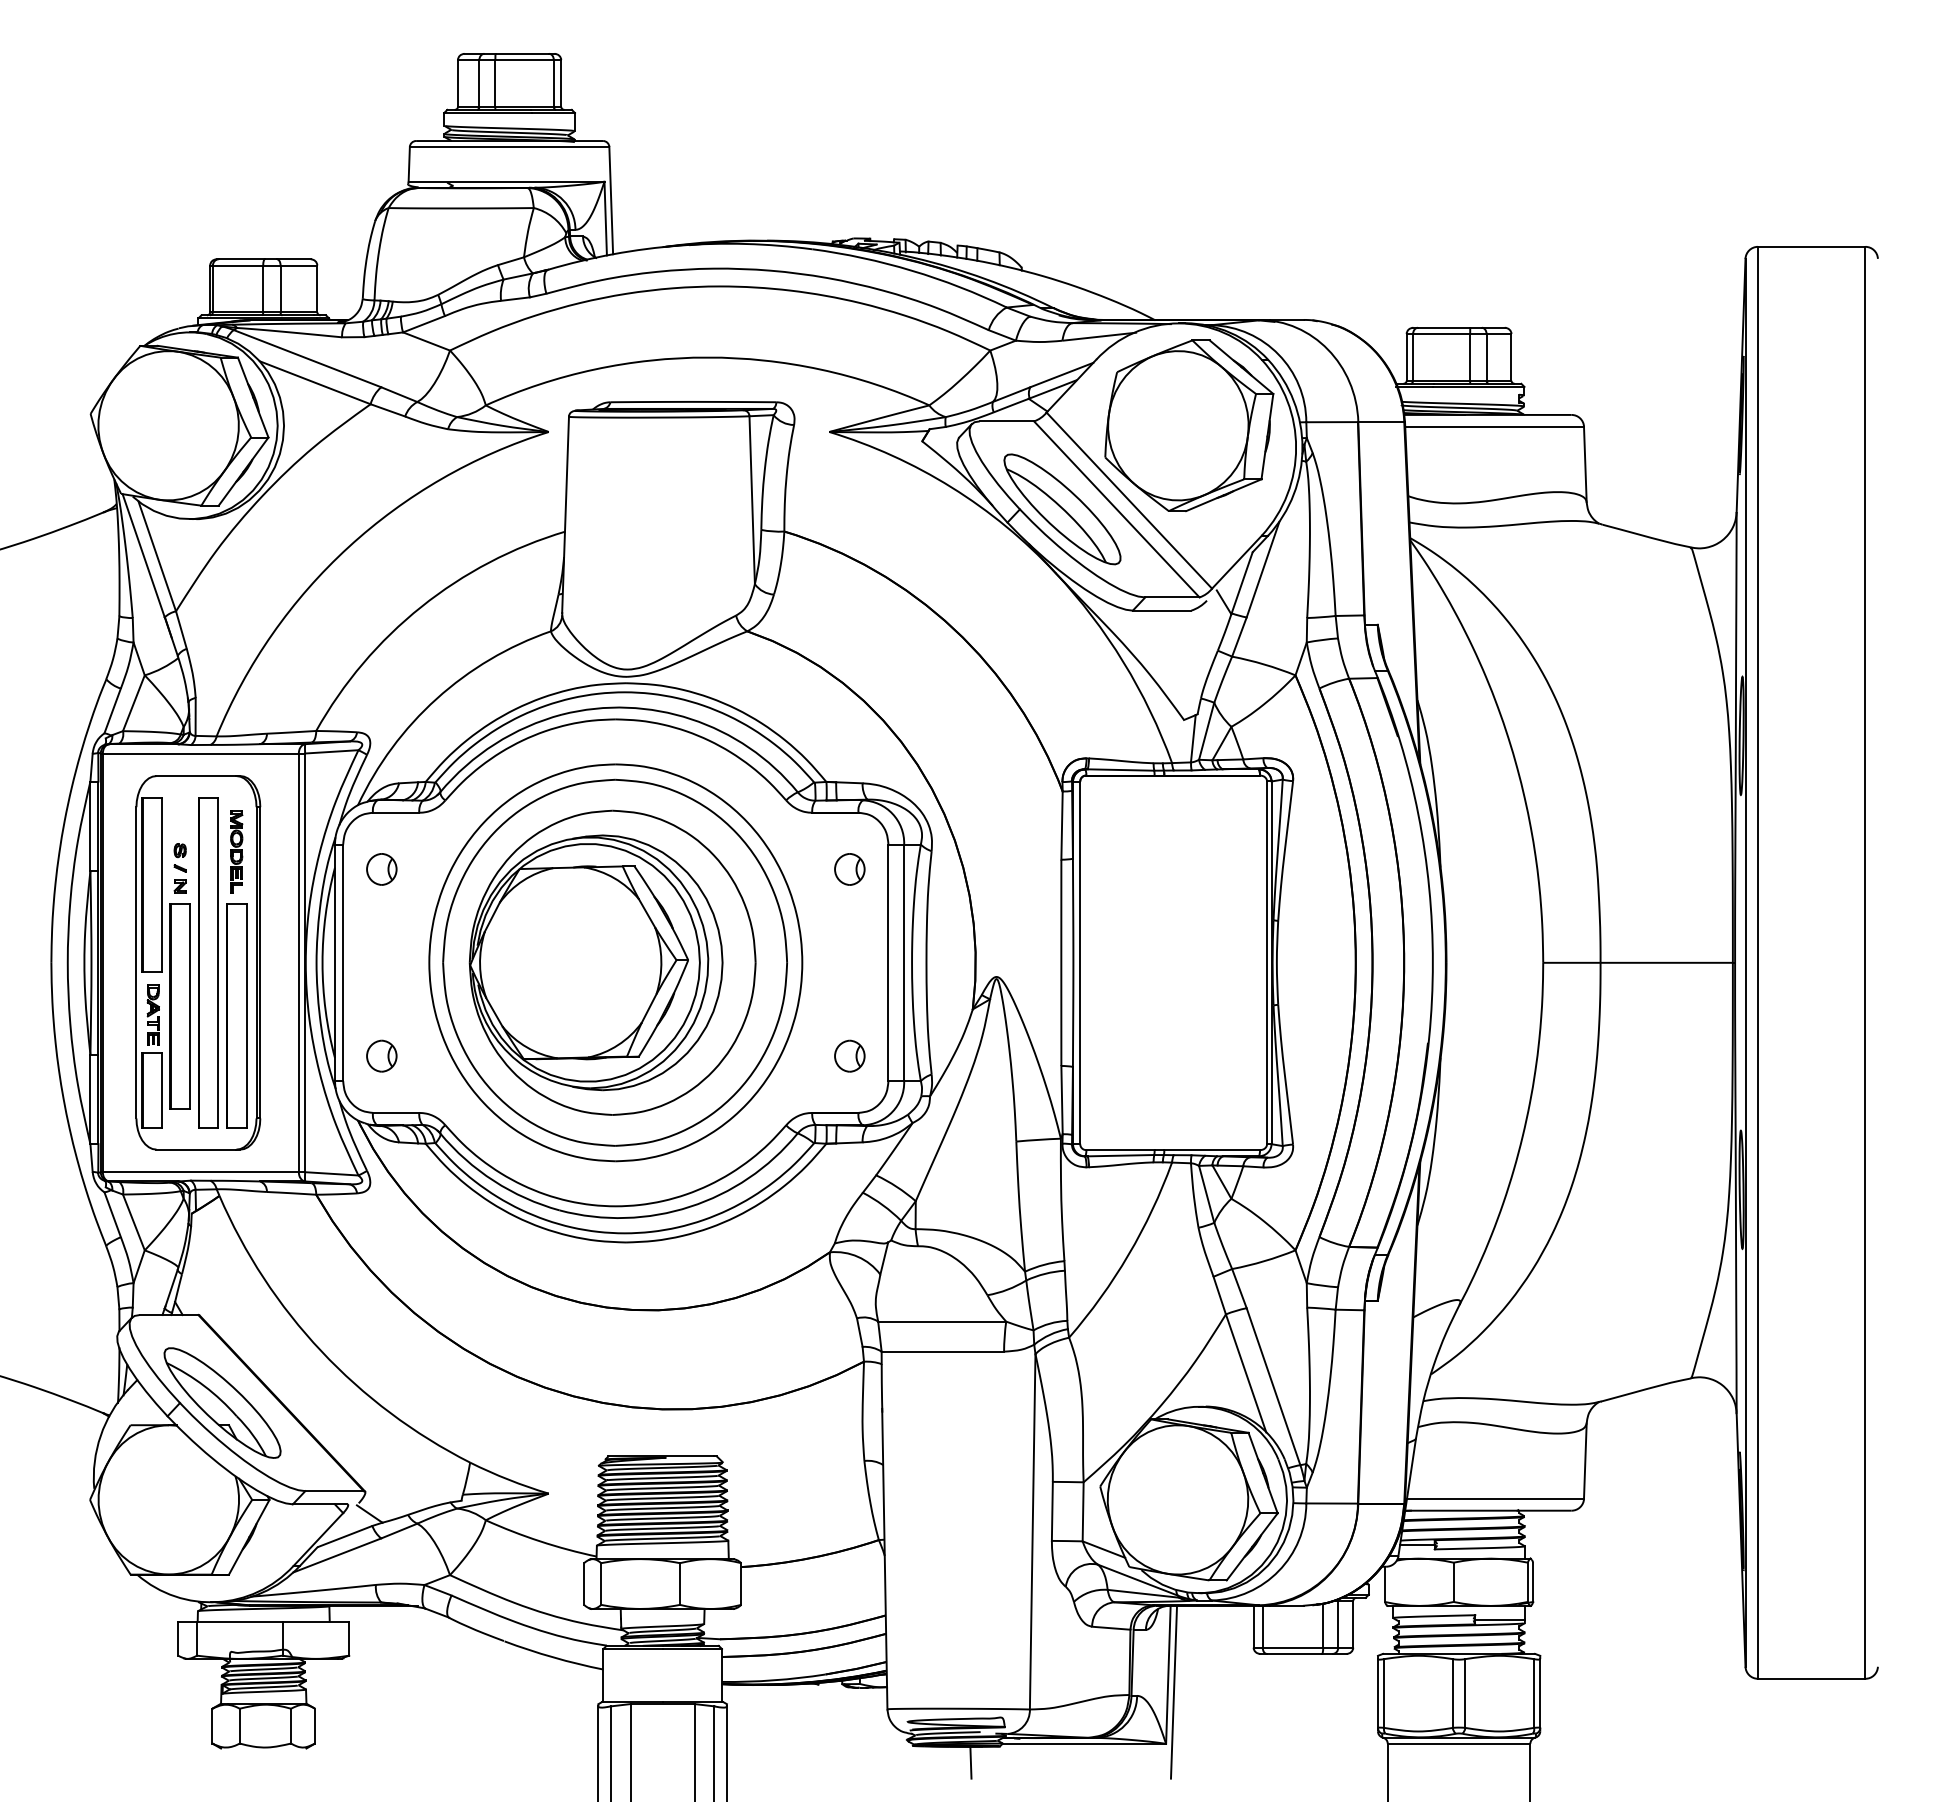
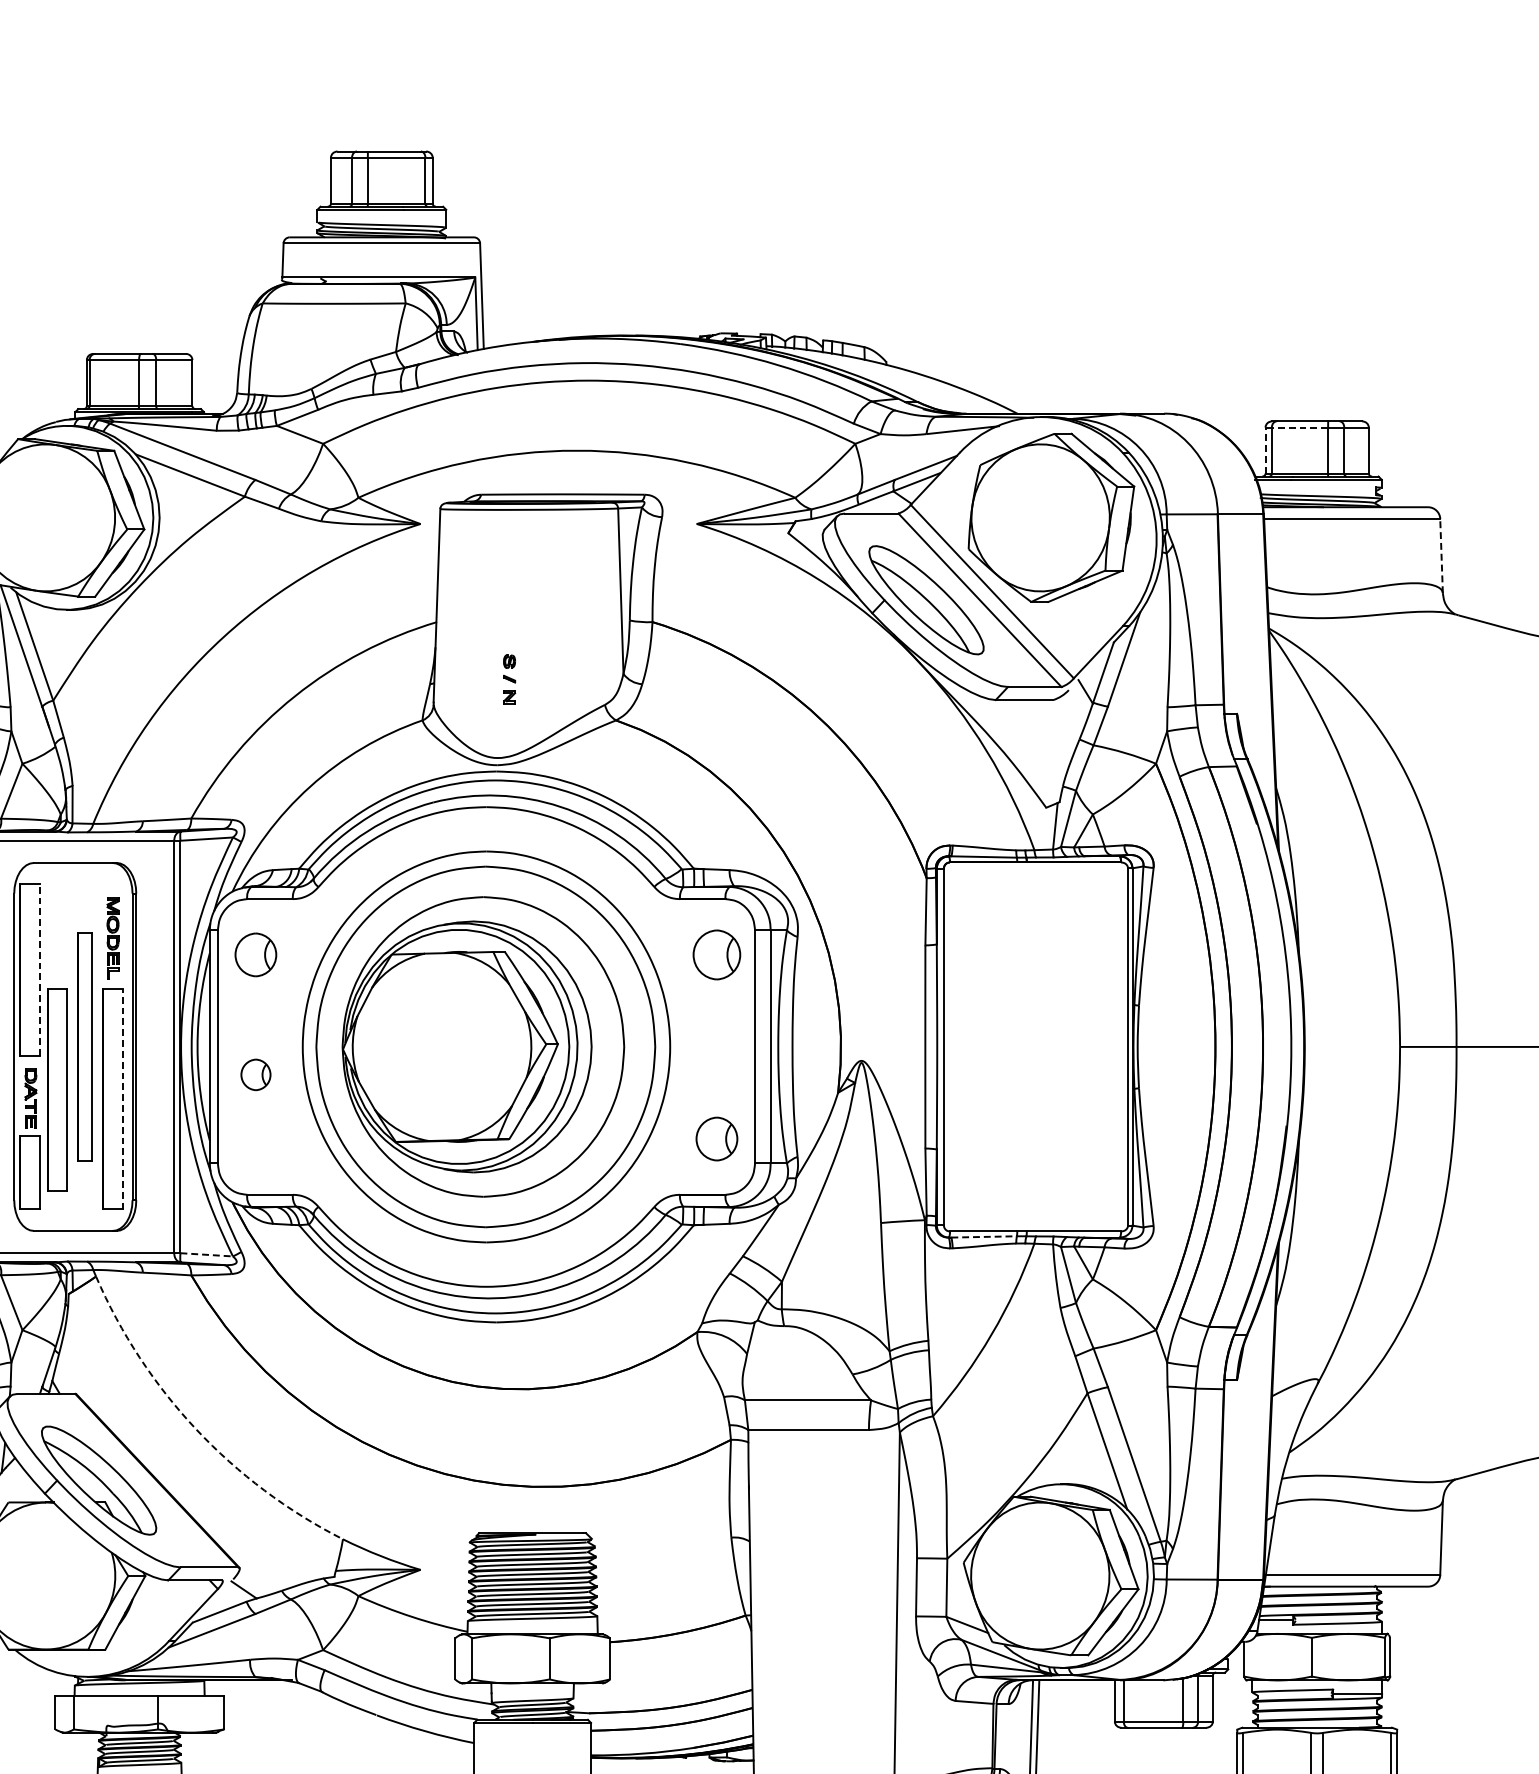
line: (1441, 334) -> (1299, 427), solid -> dashed
line: (1406, 356) -> (1265, 449), solid -> dashed
line: (1585, 464) -> (1441, 556), solid -> dashed
part: (179, 868) -> (508, 679), moved
part: (381, 869) -> (255, 955), size x1.4
part: (849, 869) -> (716, 955), size x1.6
line: (162, 884) -> (39, 969), solid -> dashed
part: (208, 962) -> (85, 1046), size x0.7
line: (246, 1015) -> (122, 1098), solid -> dashed
part: (381, 1055) -> (255, 1074), moved
part: (849, 1055) -> (716, 1138), size x1.4
line: (1121, 1155) -> (984, 1236), solid -> dashed
line: (331, 1173) -> (206, 1254), solid -> dashed
arc: (321, 1351) -> (196, 1429), solid -> dashed

